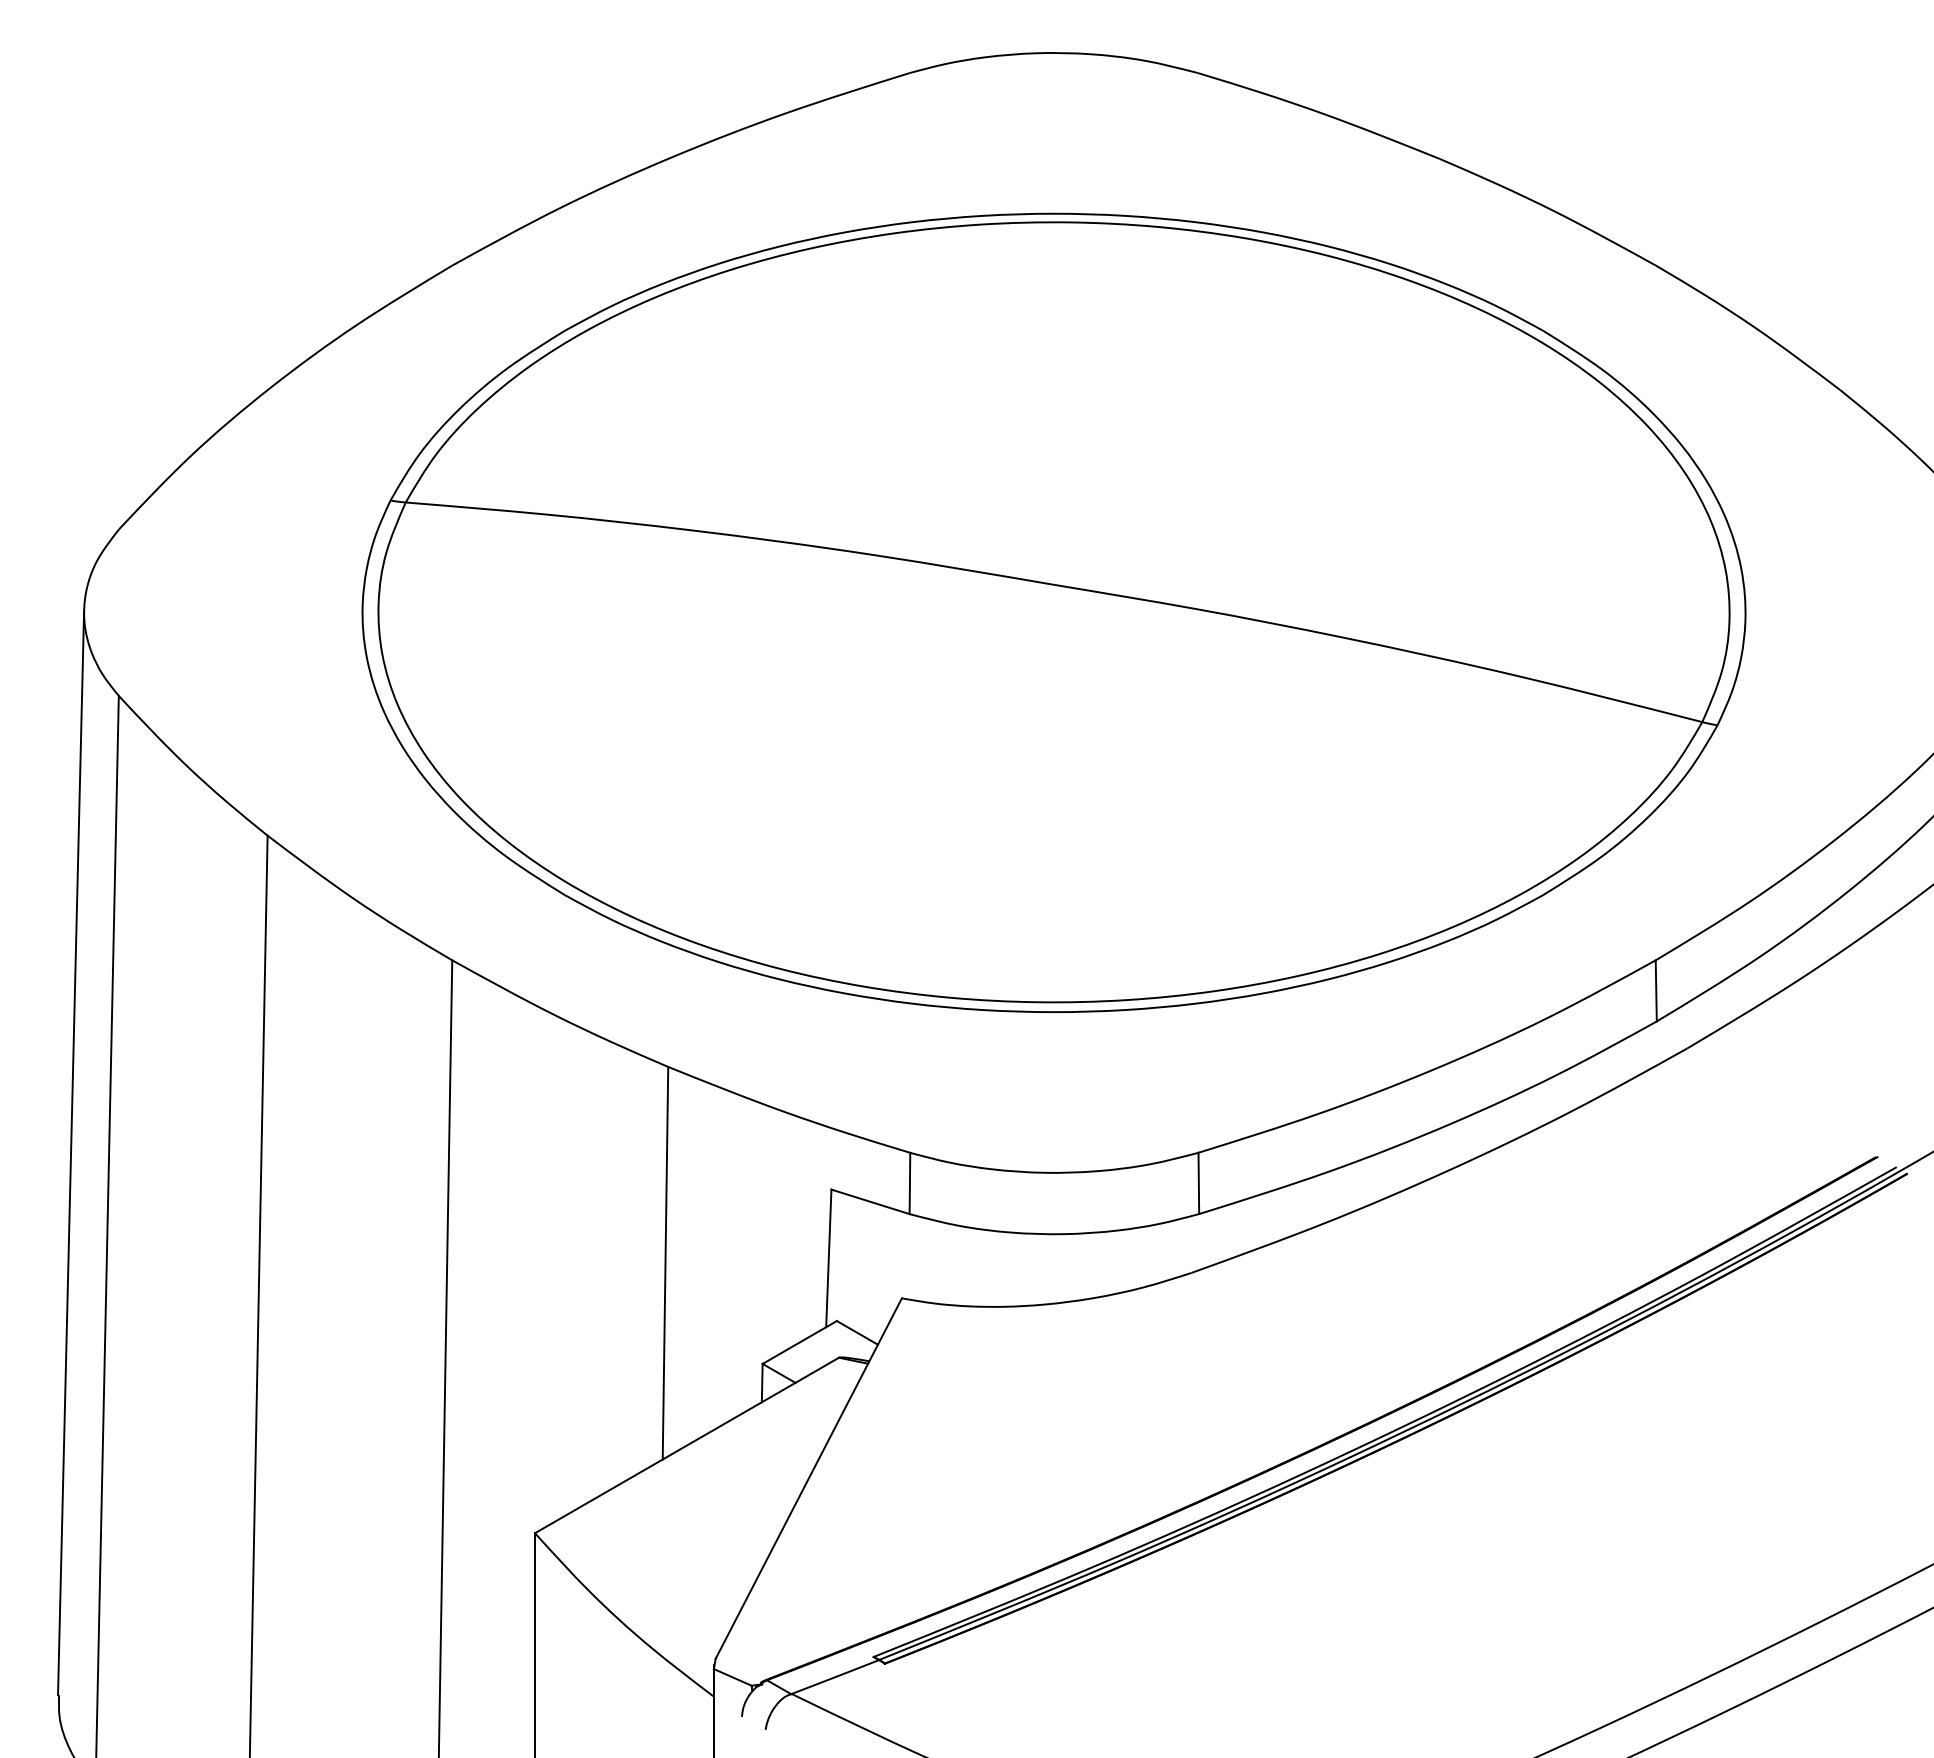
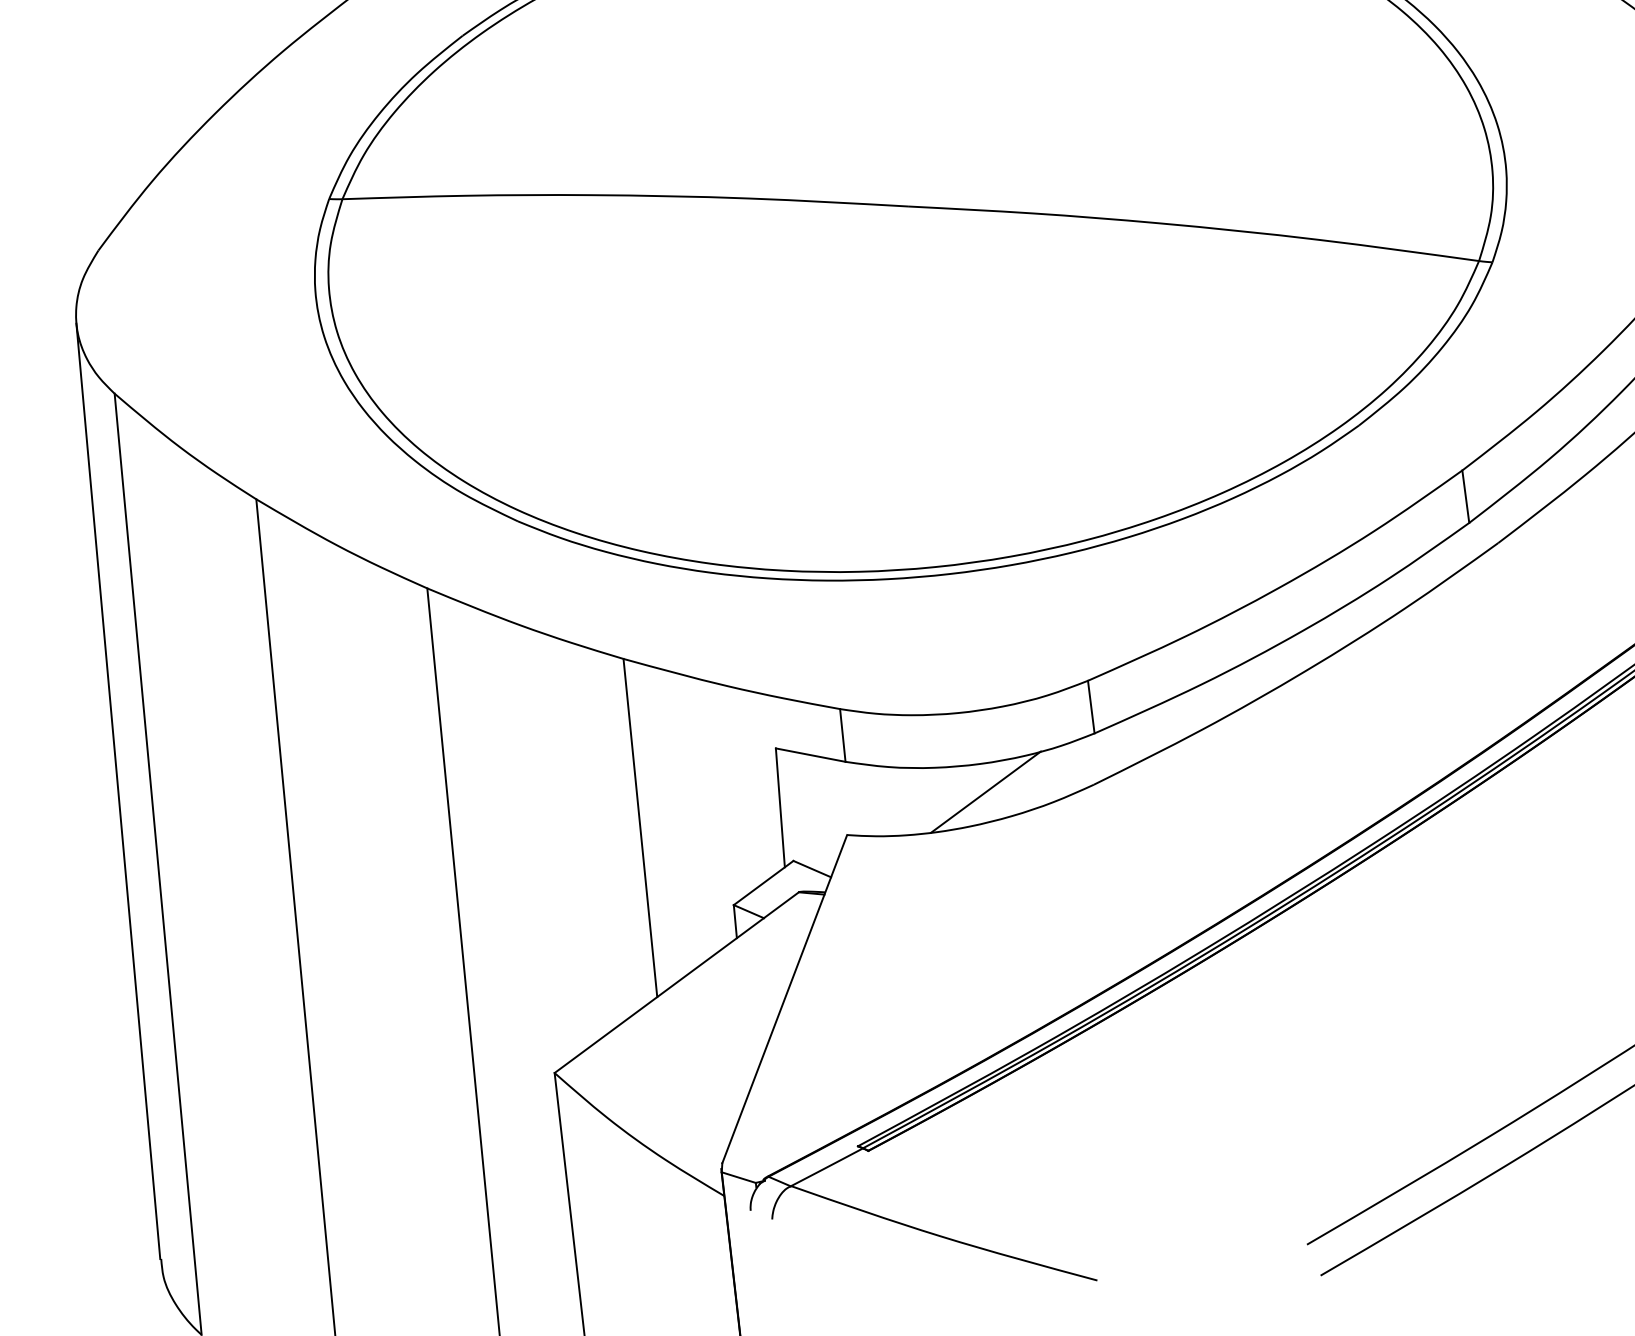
line: (1066, 1266) -> (985, 791), added

